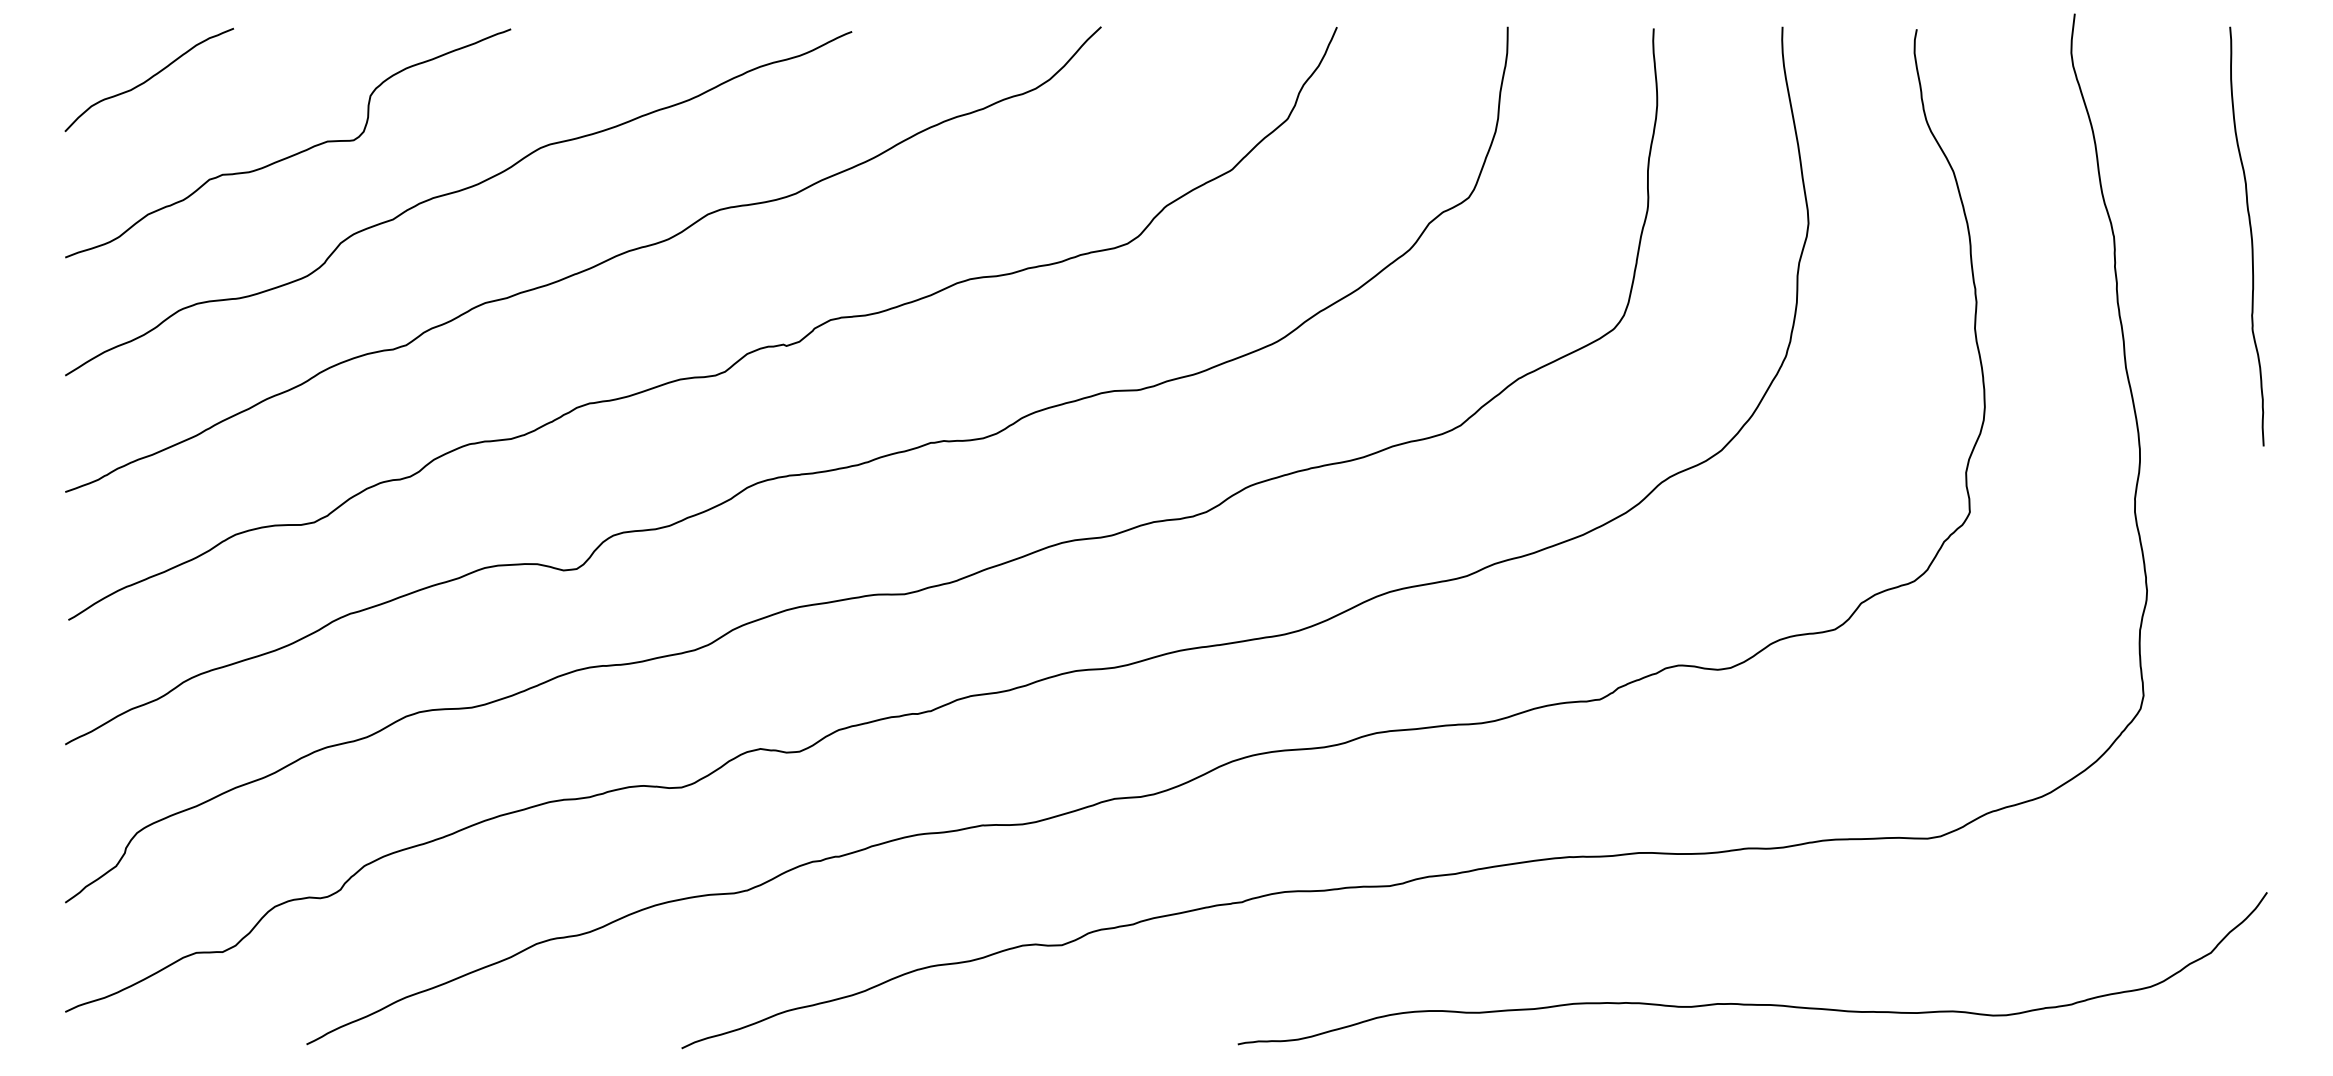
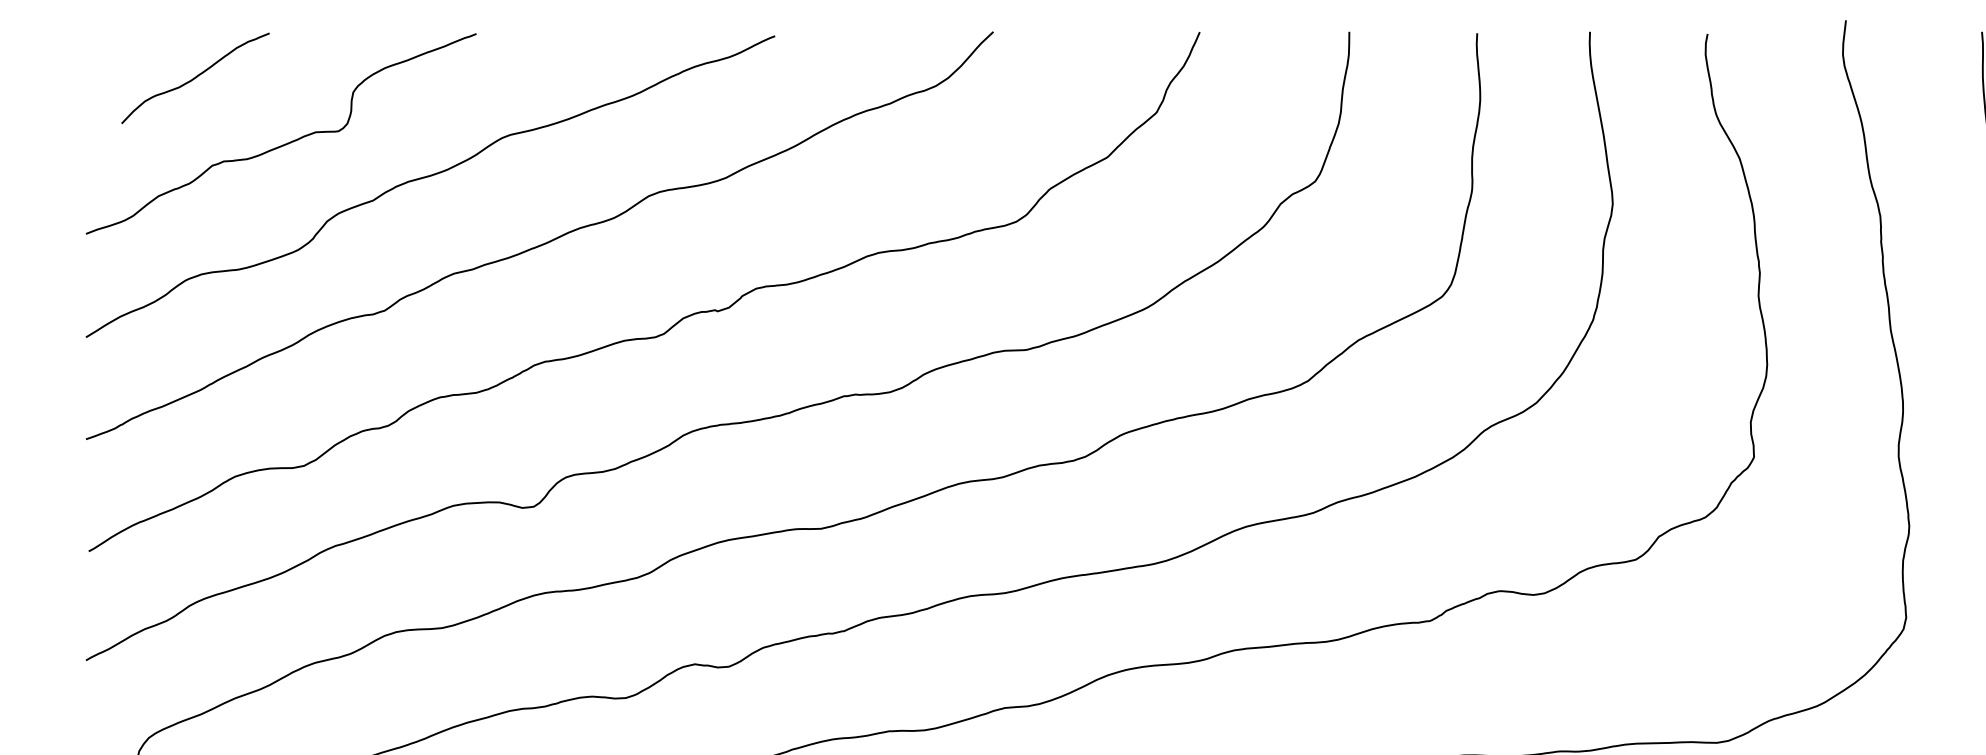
curve: (149, 79) -> (195, 77), moved

